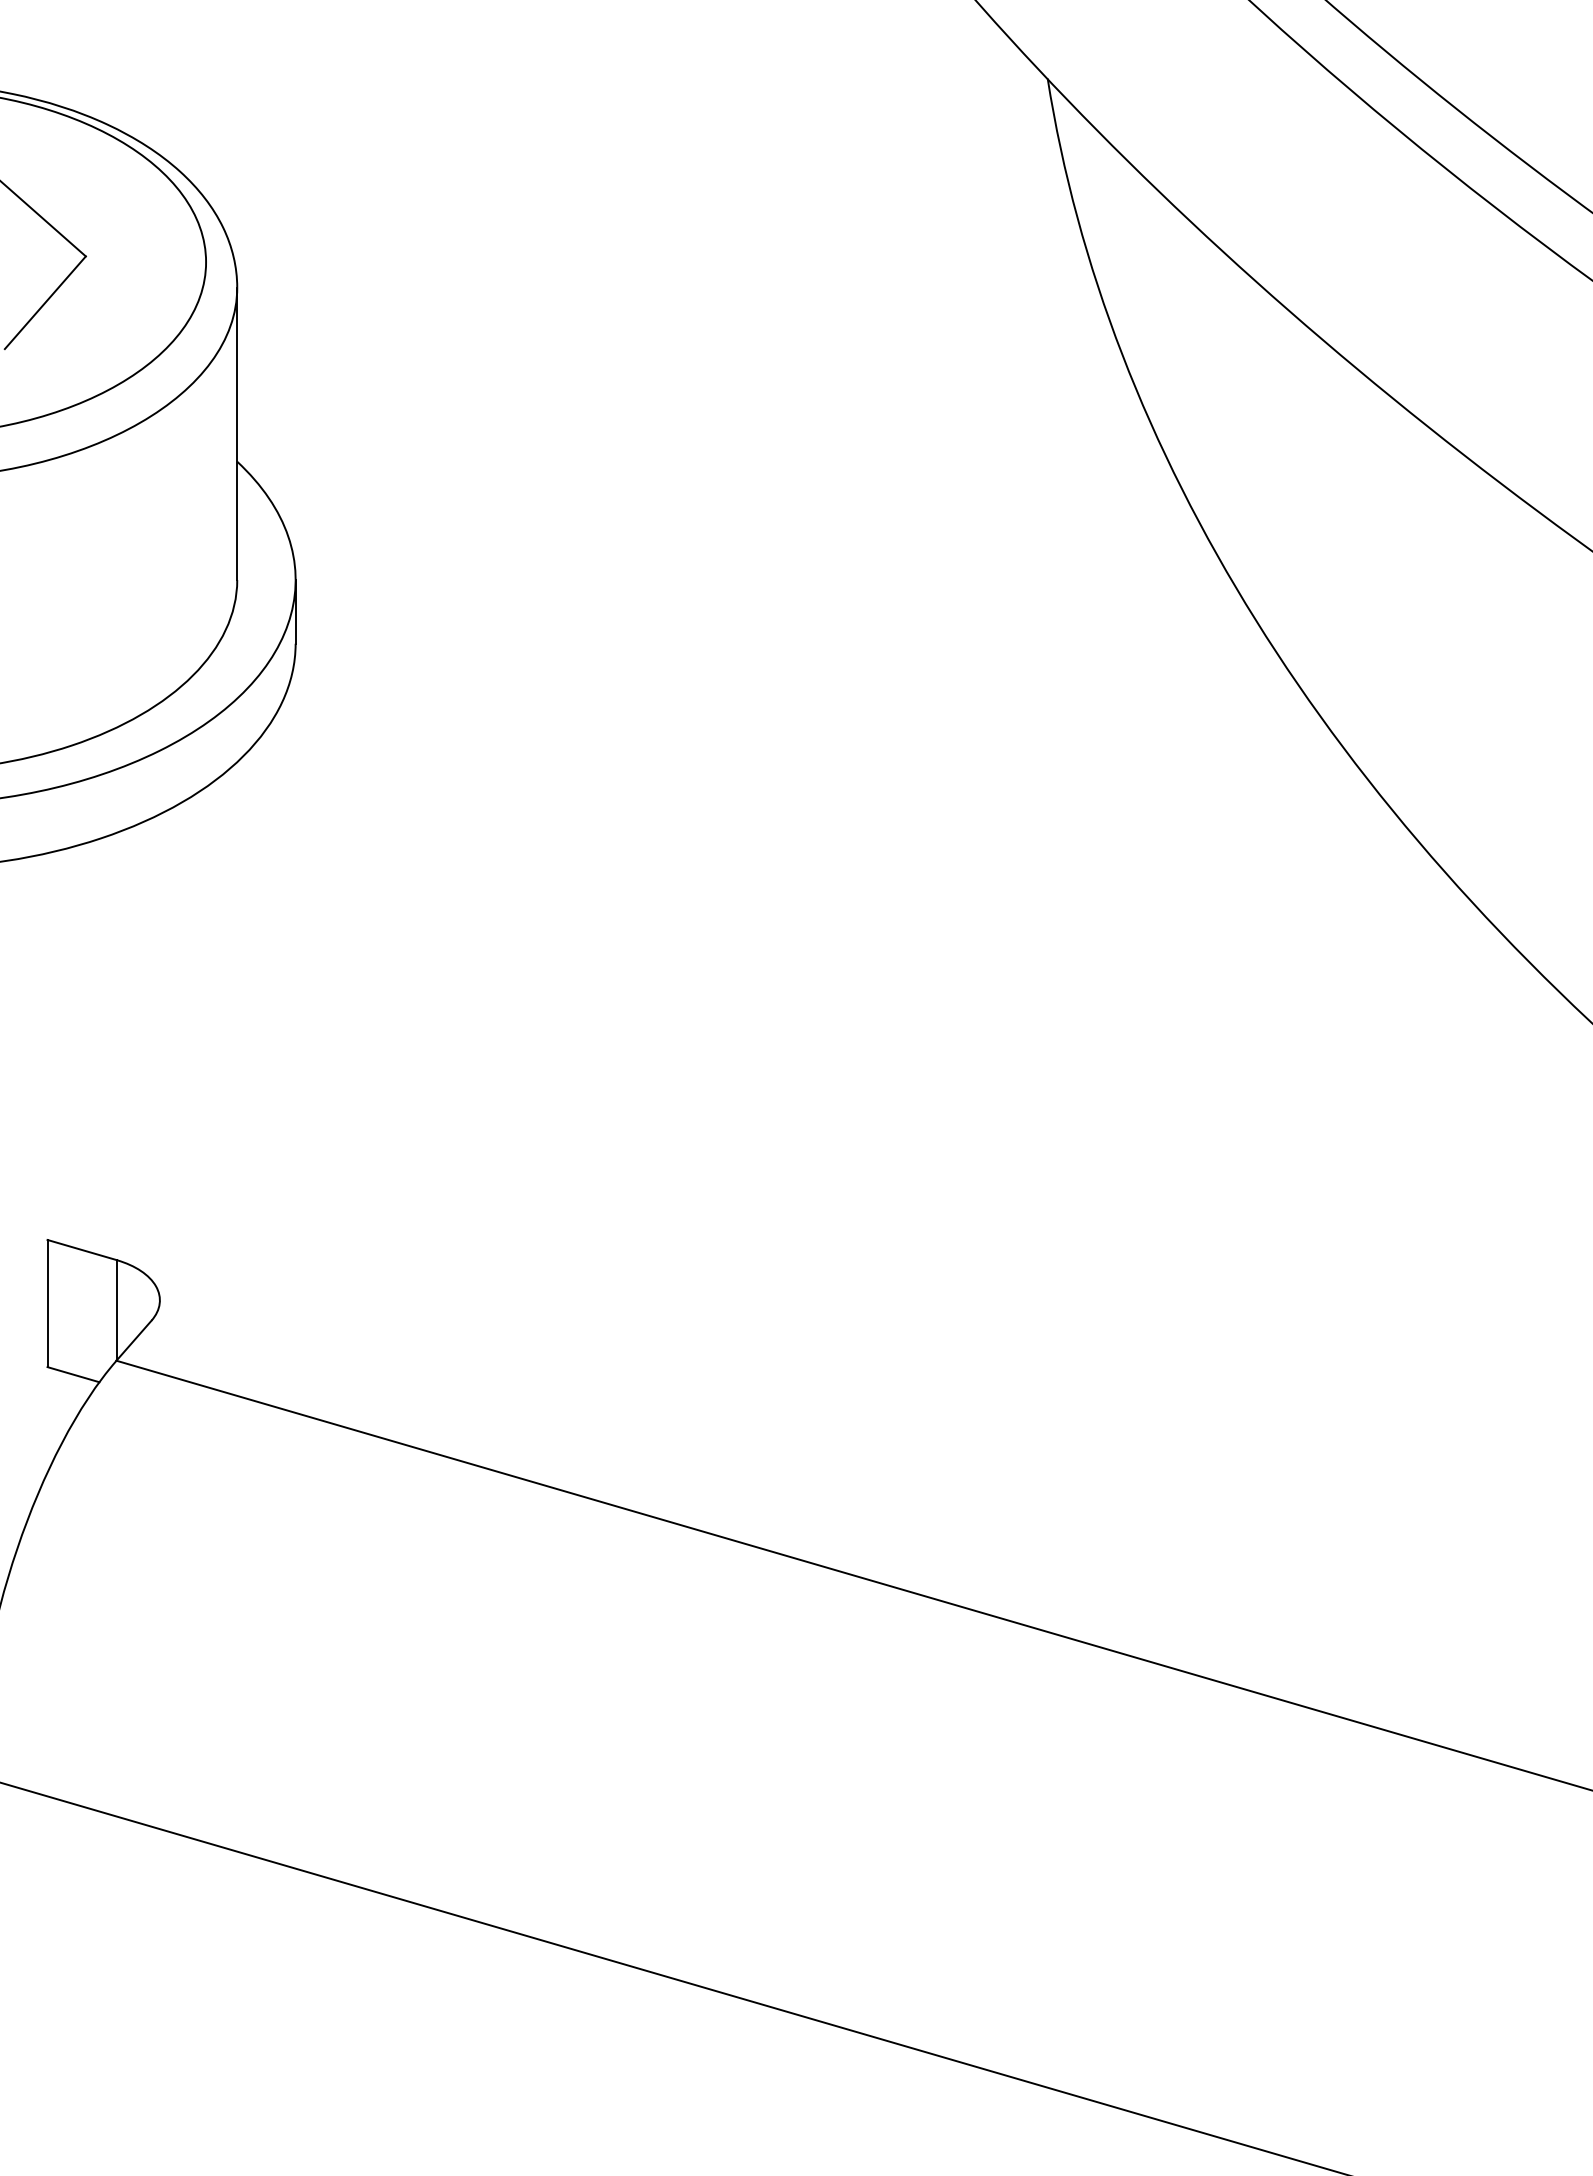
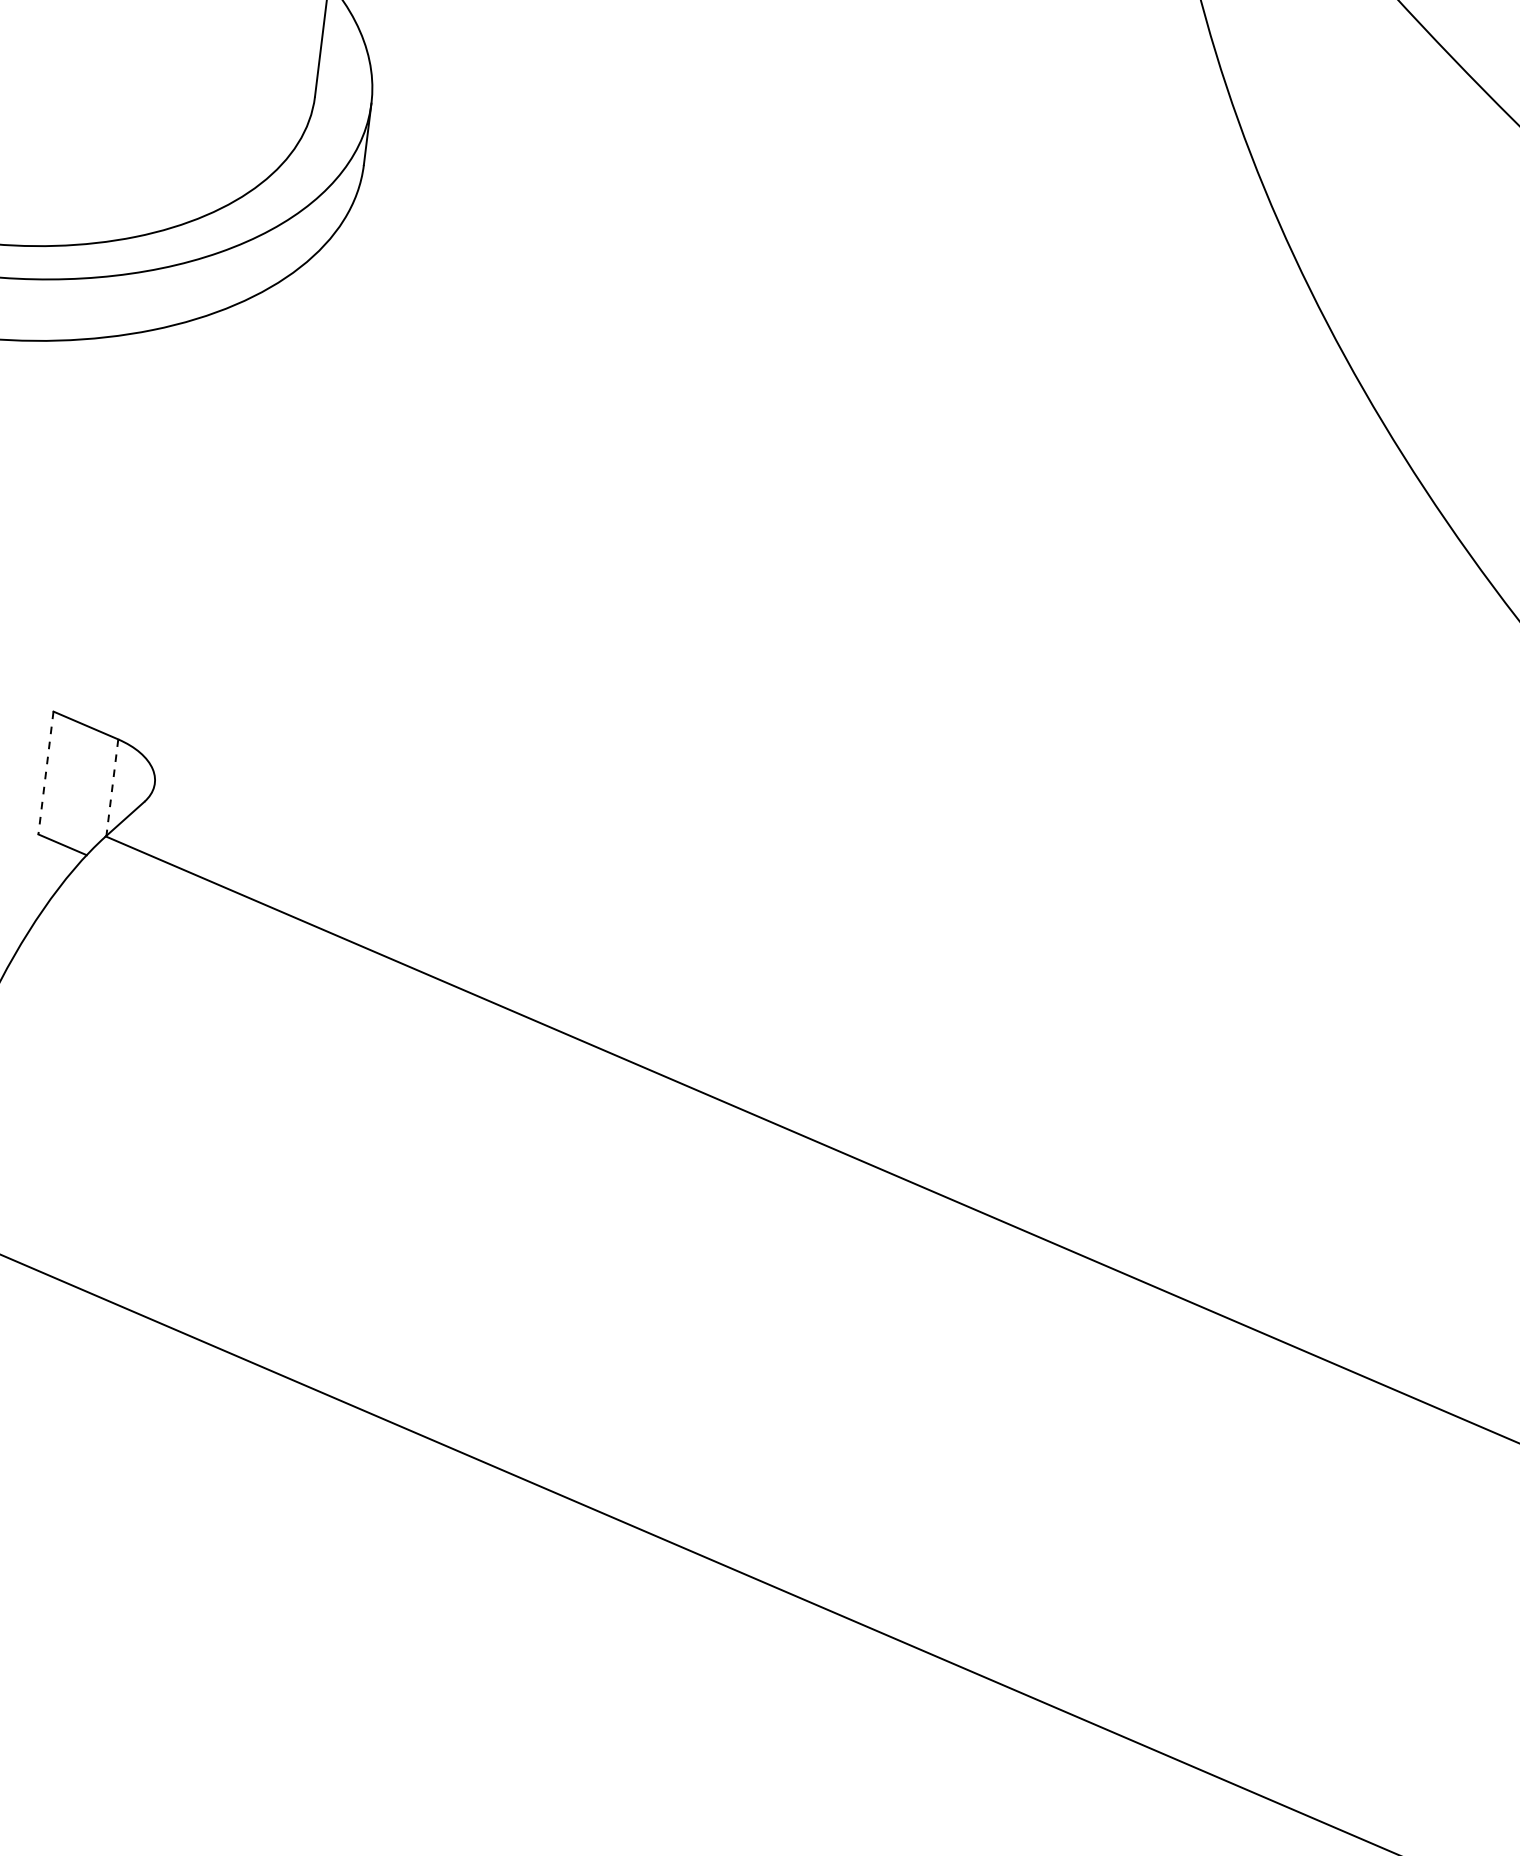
line: (47, 1303) -> (45, 772), solid -> dashed
line: (117, 1310) -> (112, 788), solid -> dashed

